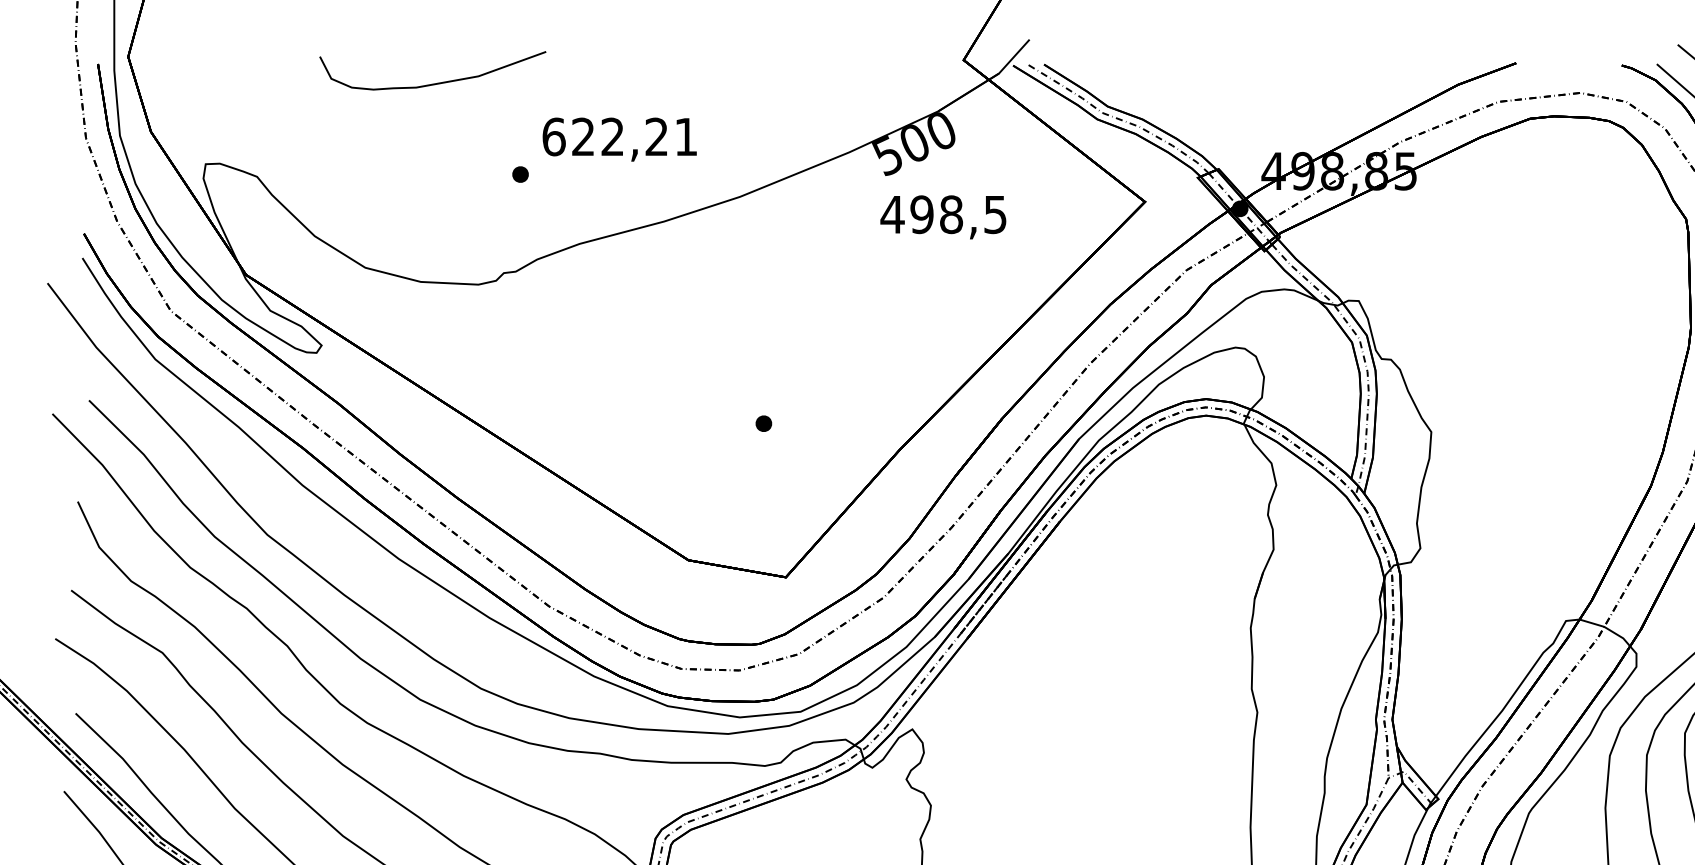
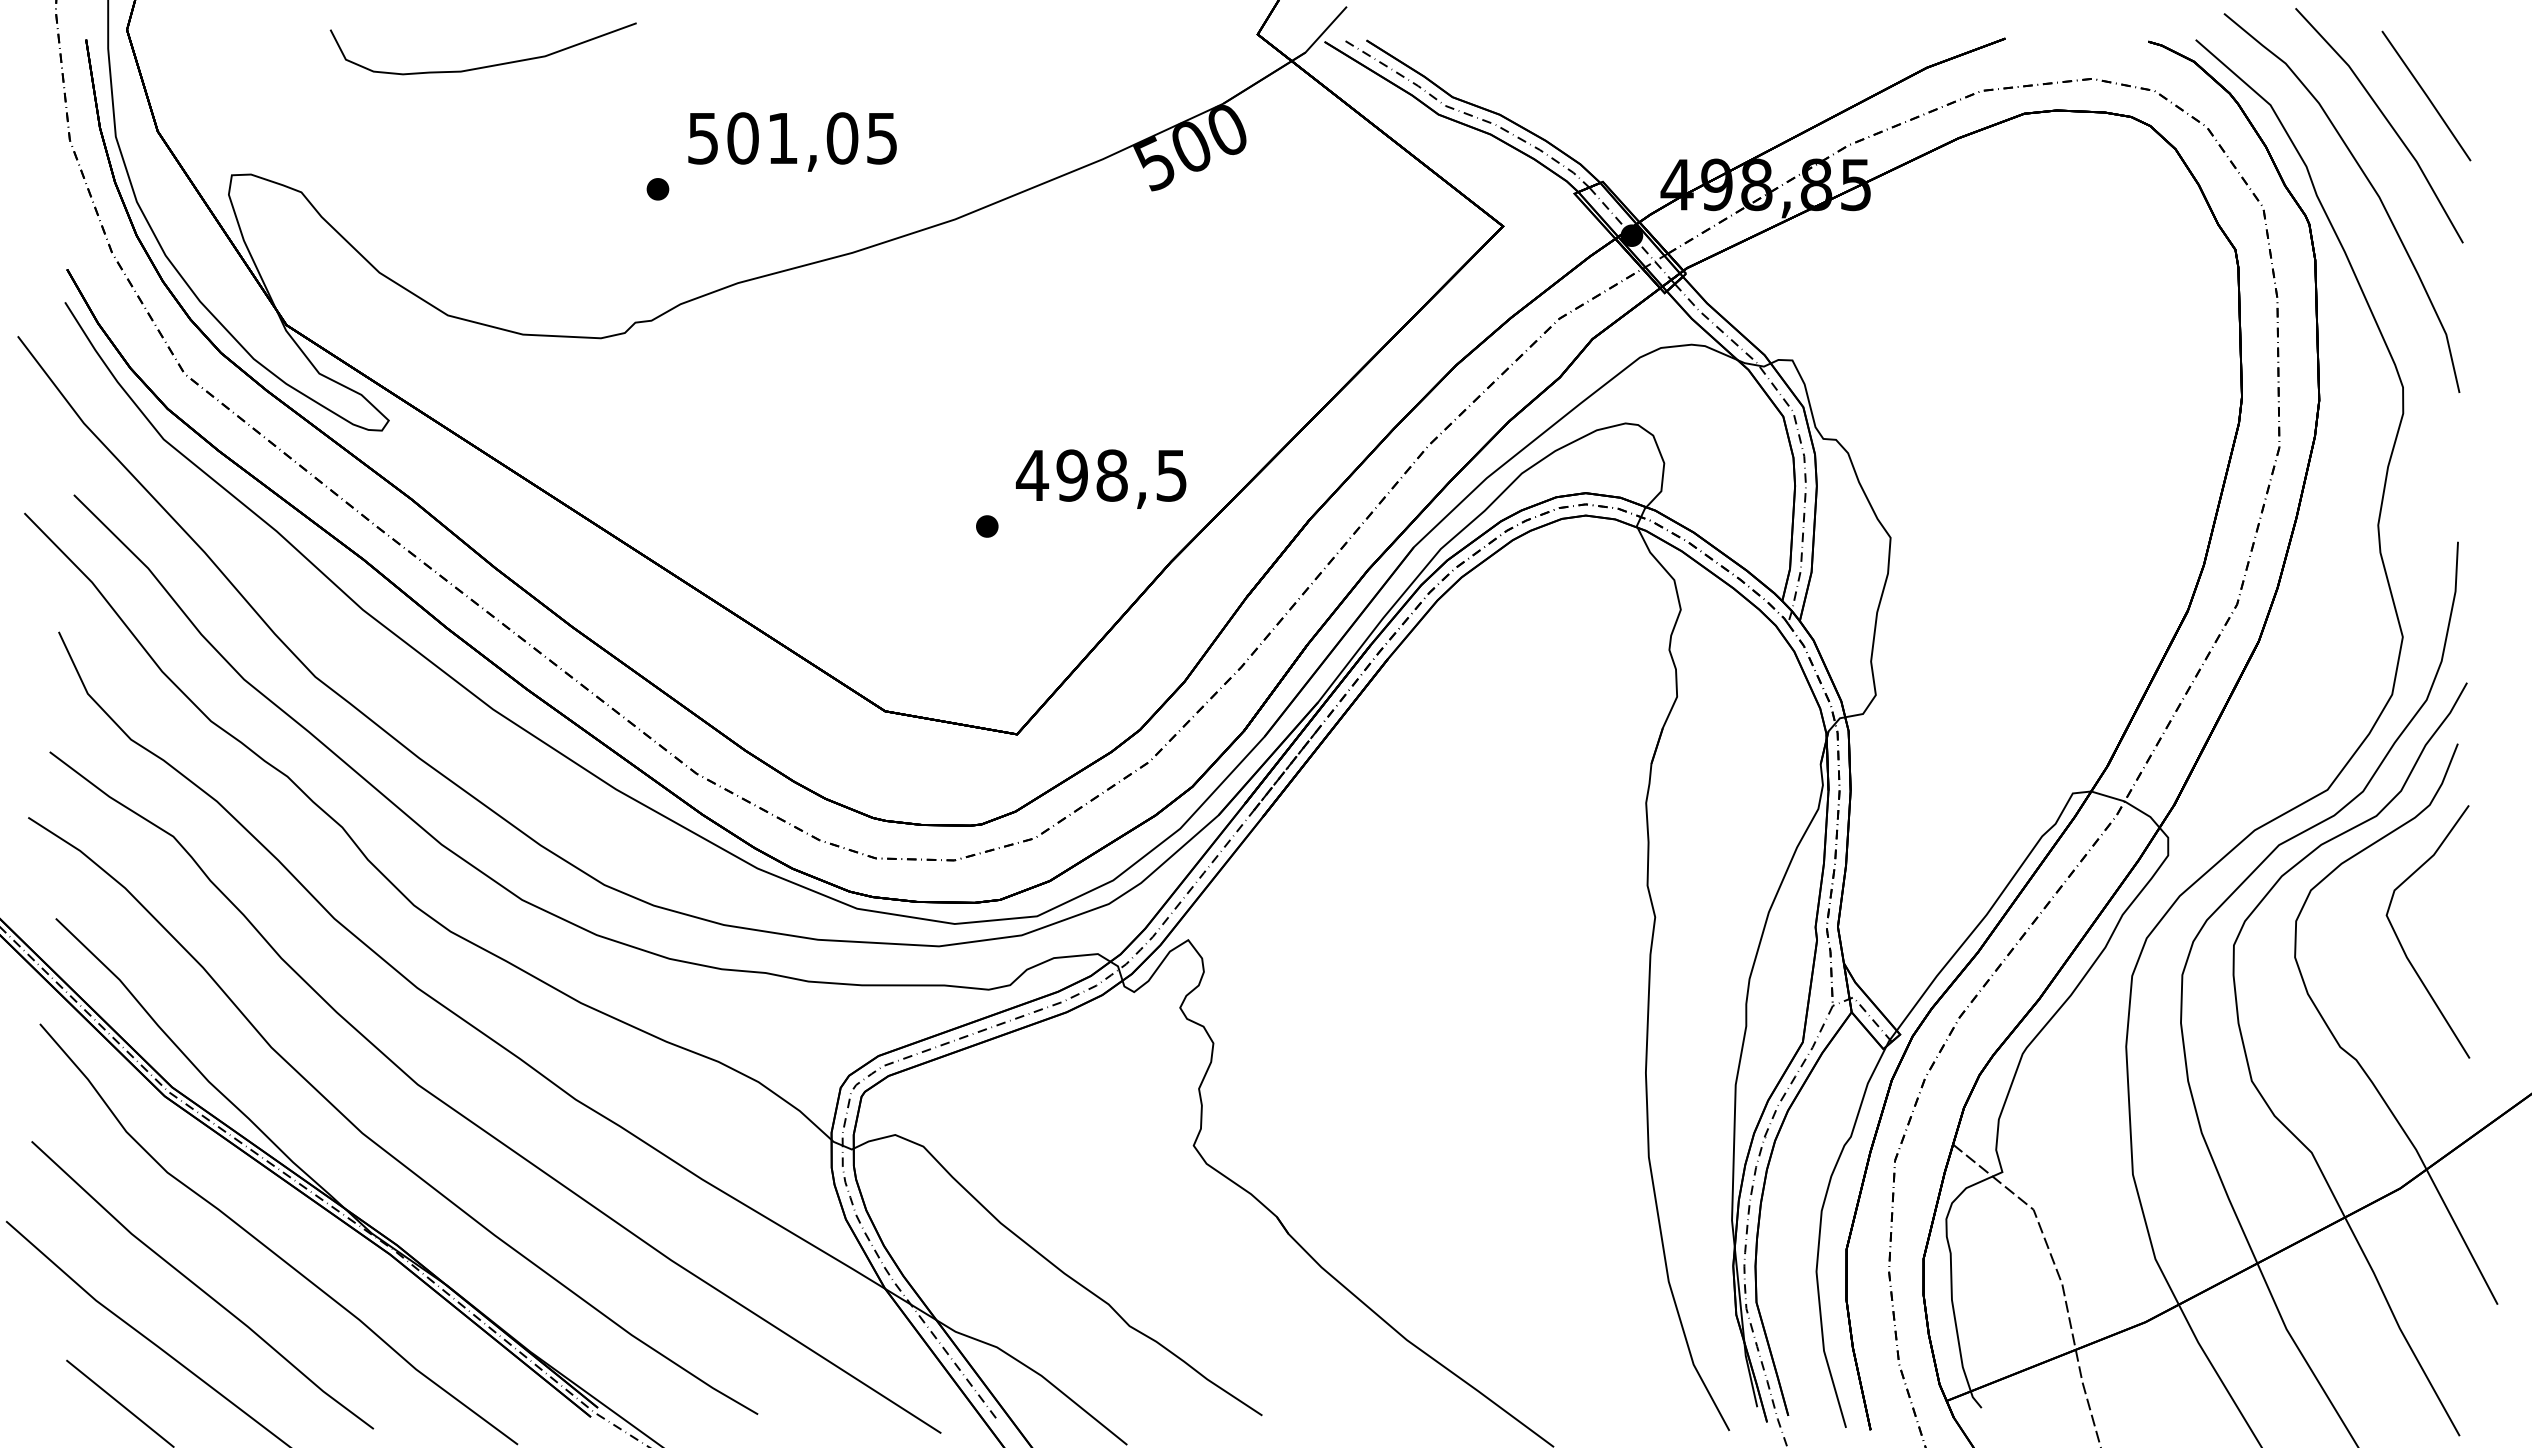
curve: (435, 83) -> (487, 65), moved
text: (619, 137) -> (792, 138), 622,21 -> 501,05
text: (943, 216) -> (1101, 478), moved

